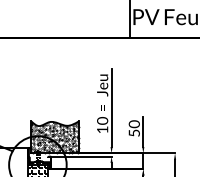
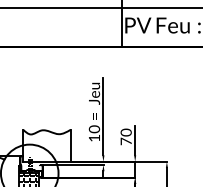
text: (133, 133) -> (125, 141), 50 -> 70
hatch: (54, 137) -> (46, 145), removed

